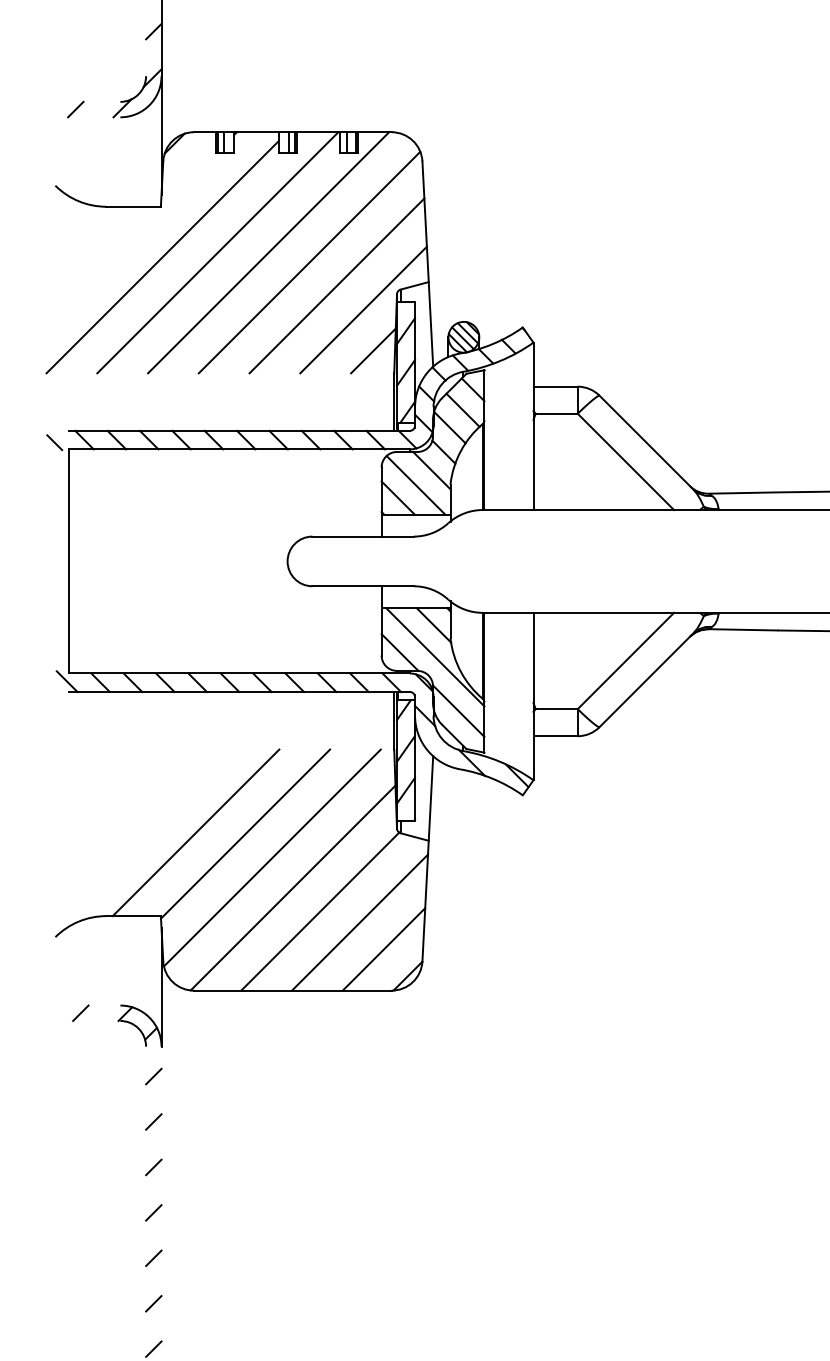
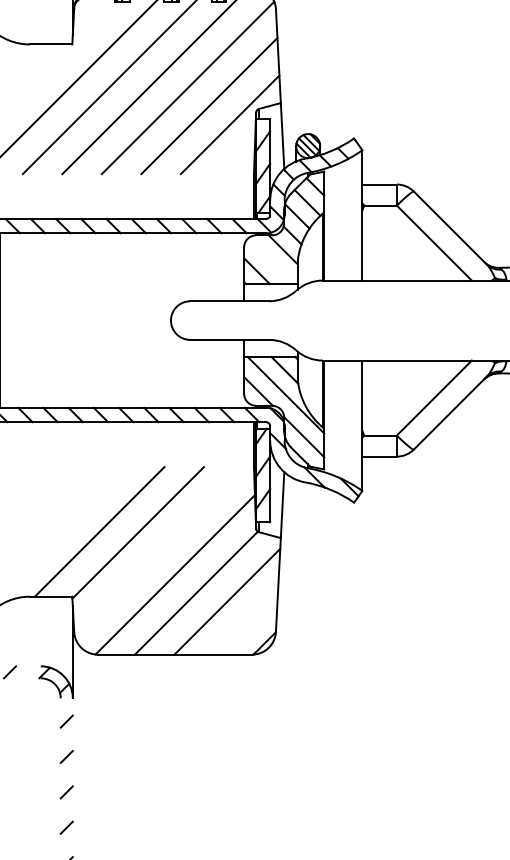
line: (373, 350) -> (237, 156), removed
line: (415, 485) -> (270, 261), removed
line: (272, 857) -> (159, 551), removed
line: (383, 949) -> (245, 622), removed

